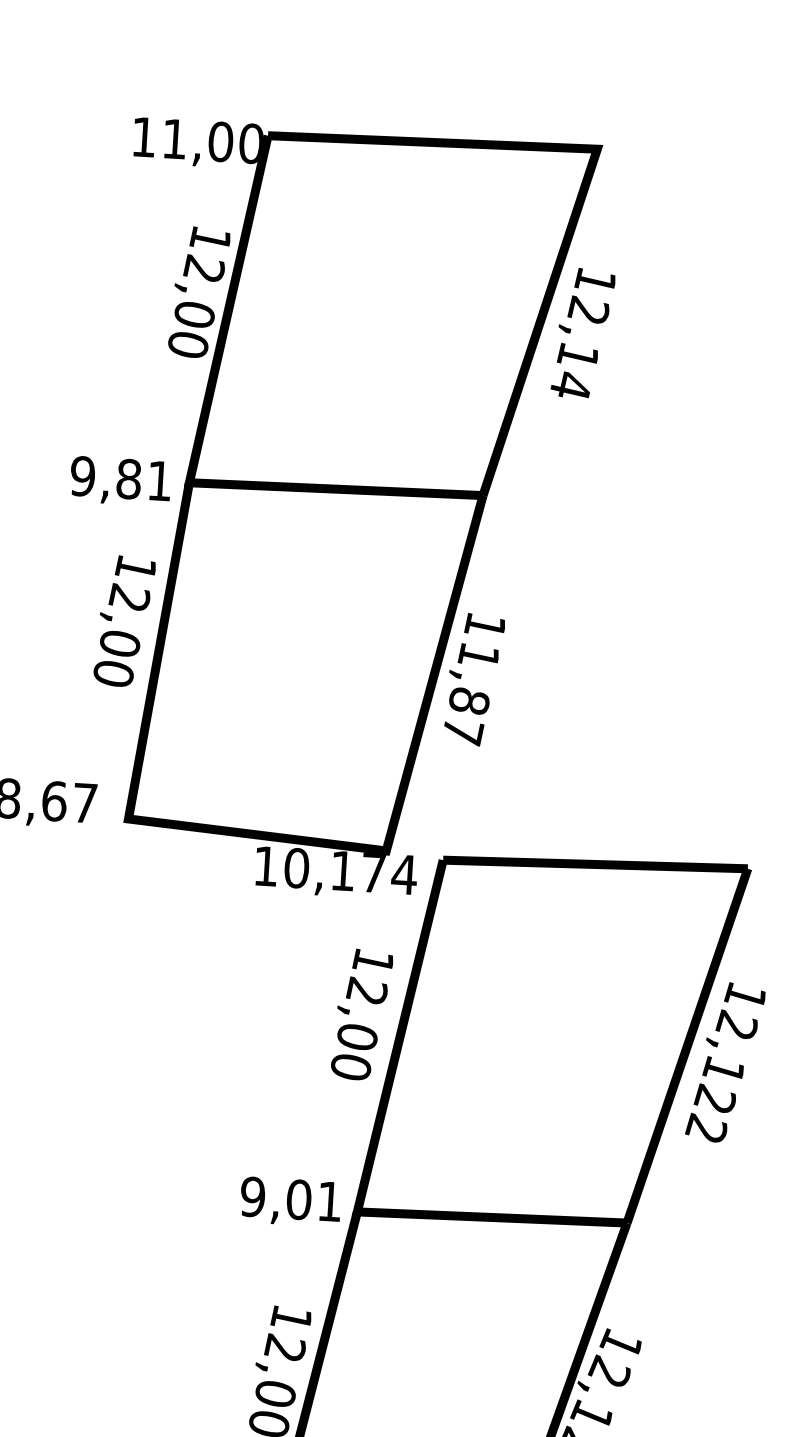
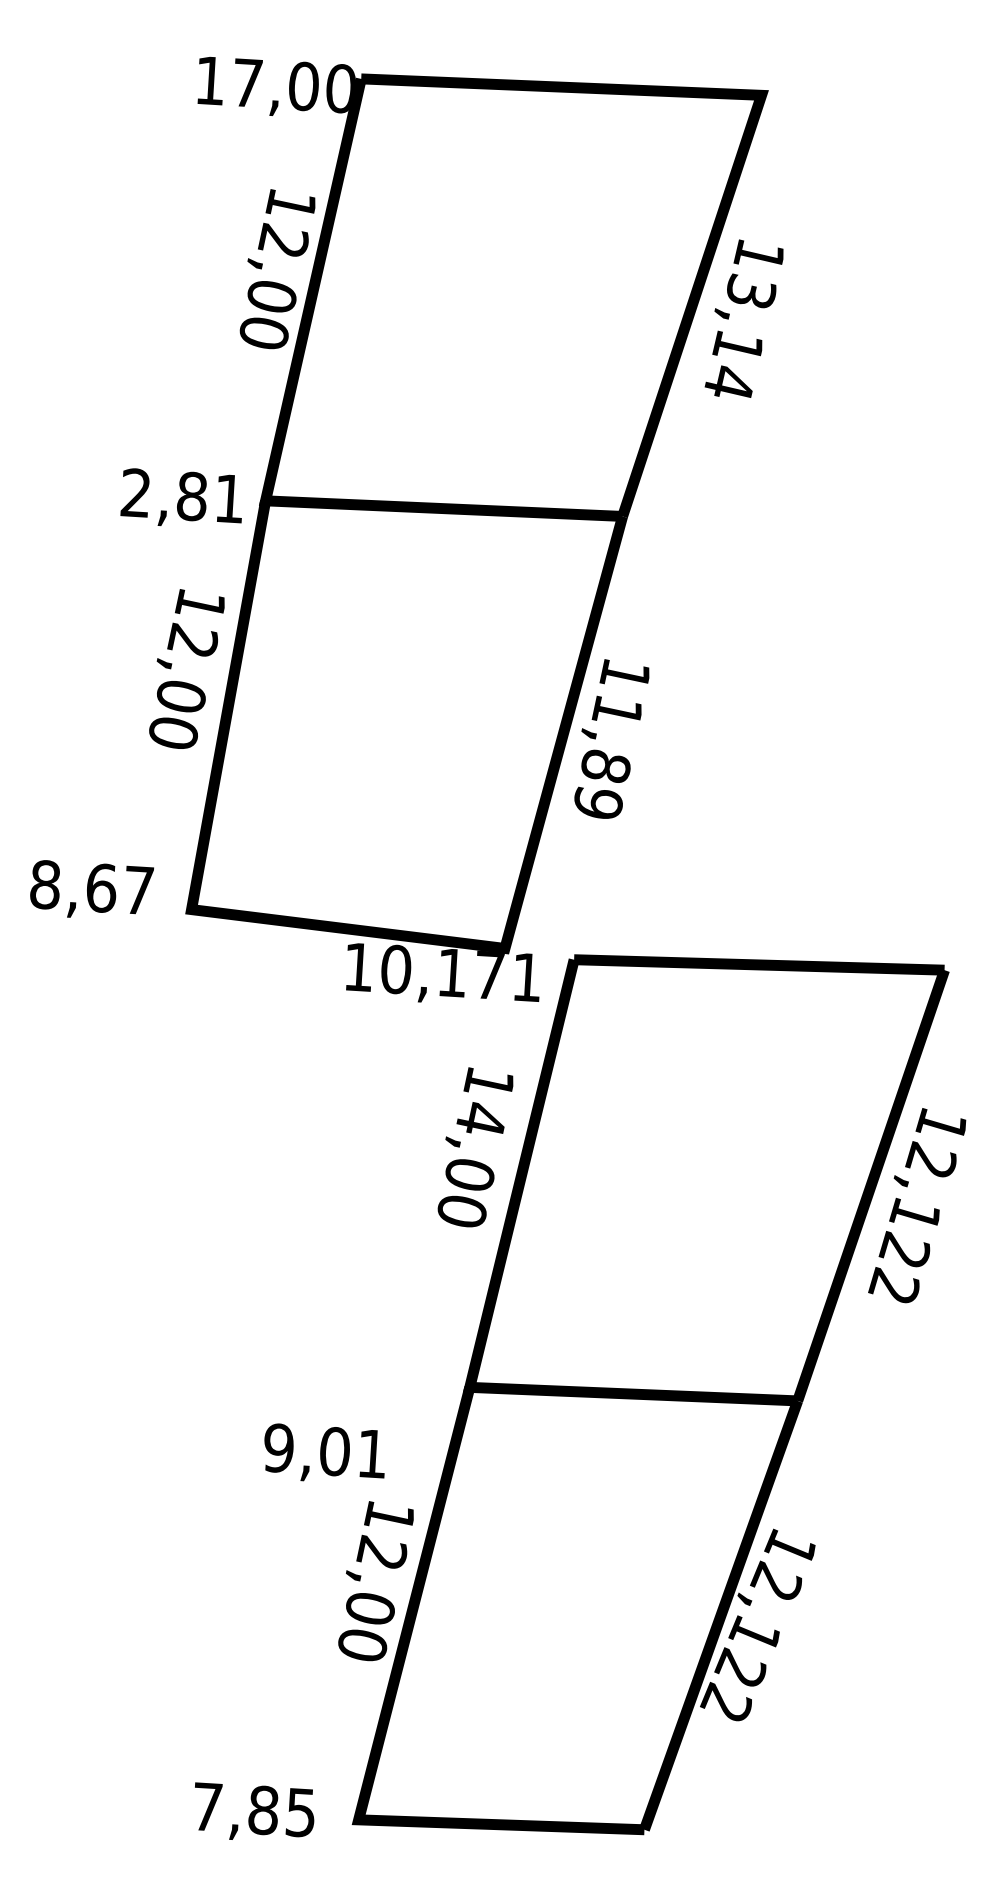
text: (175, 138) -> (248, 82), 11,00 -> 17,00
text: (588, 309) -> (750, 290), 12,14 -> 13,14
text: (82, 475) -> (135, 492), 9,81 -> 2,81
text: (464, 731) -> (599, 803), 11,87 -> 11,89
text: (403, 874) -> (526, 977), 10,174 -> 10,171
text: (366, 989) -> (480, 1117), 12,00 -> 14,00
text: (290, 1200) -> (324, 1452), moved

